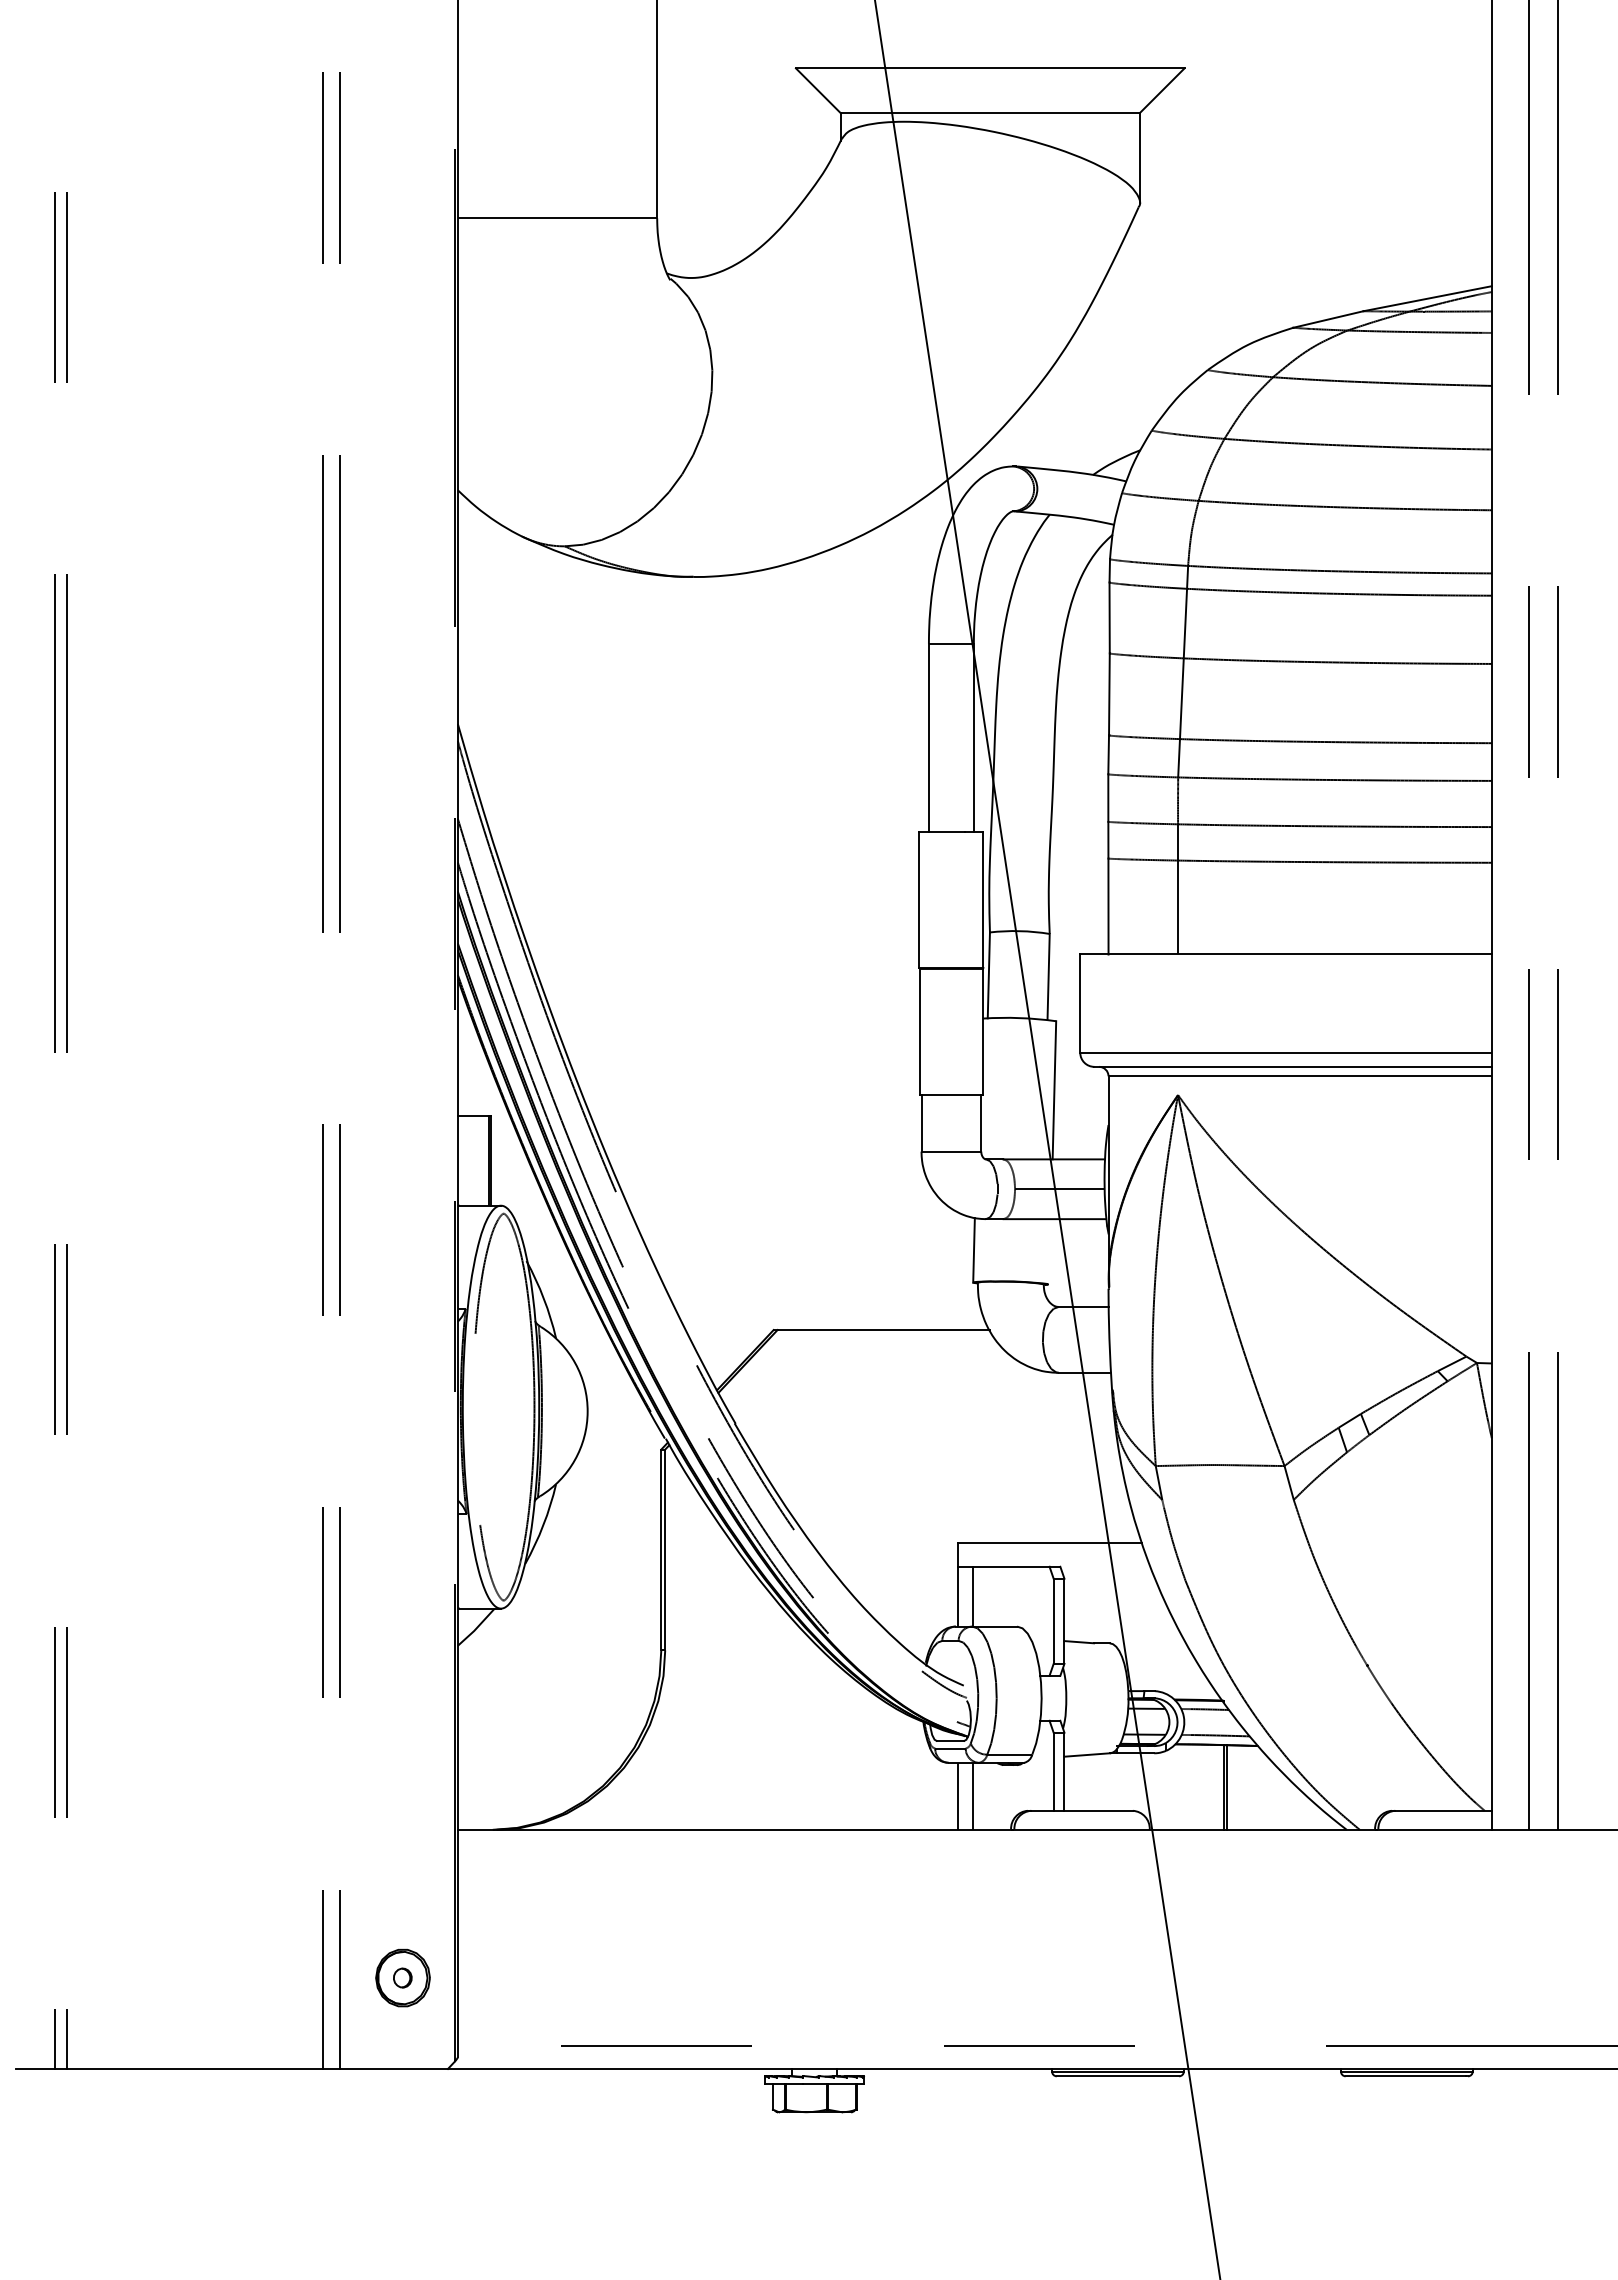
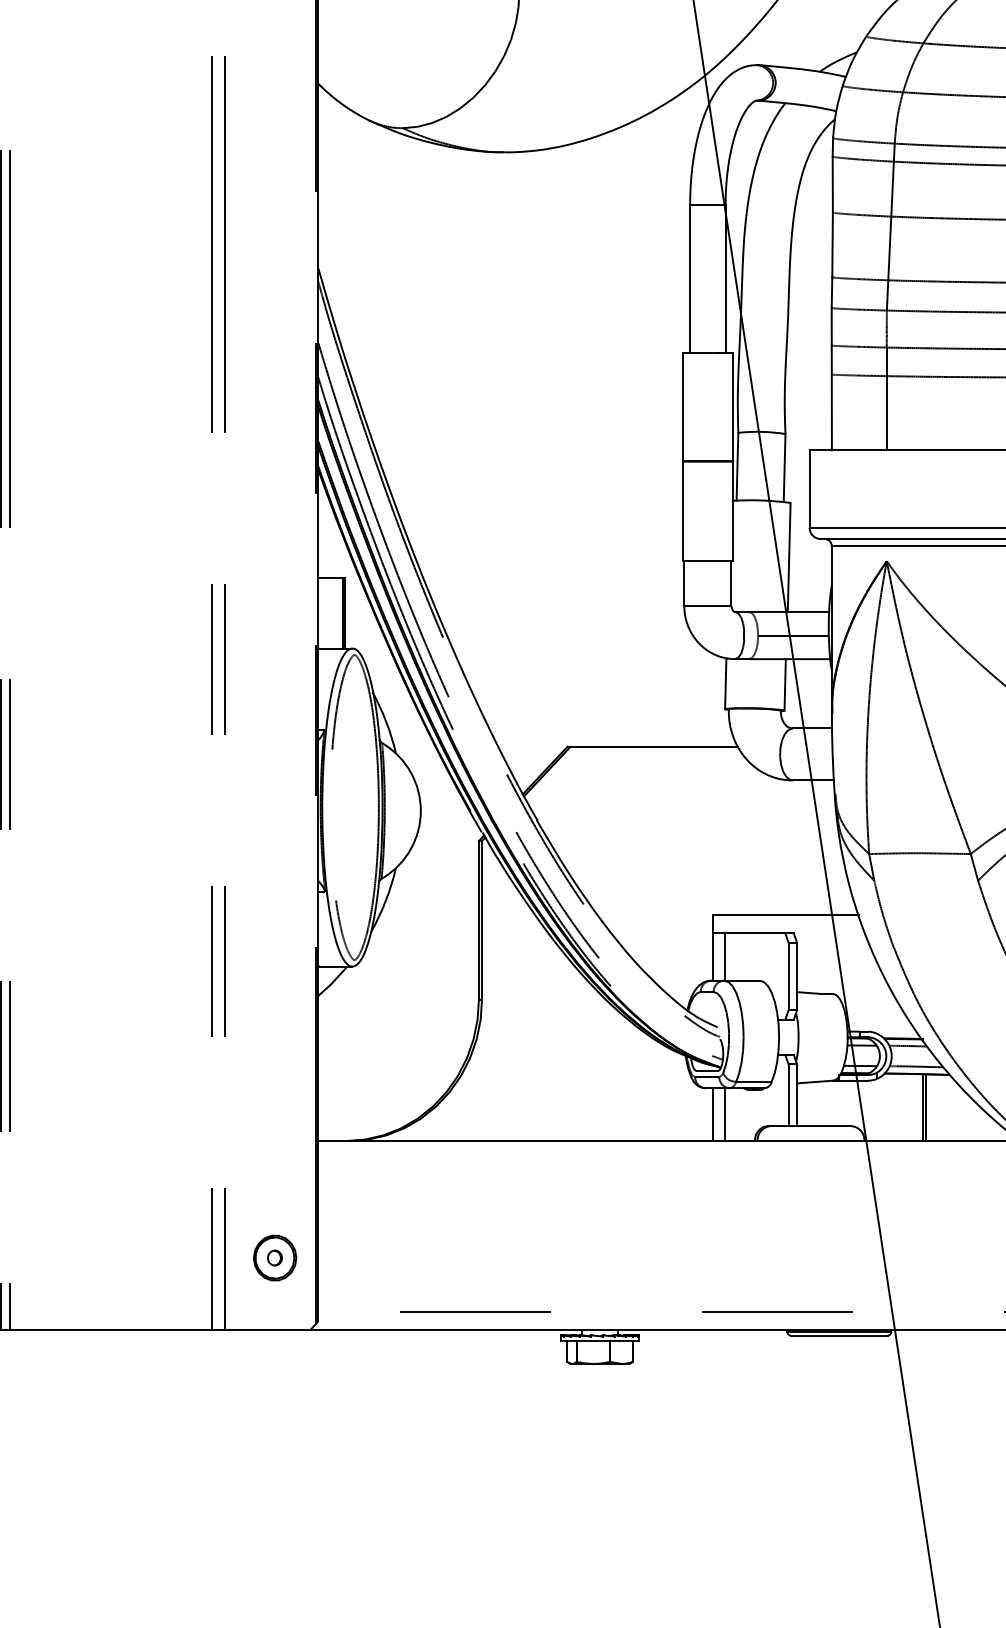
line: (1049, 1251) -> (785, 684), added

